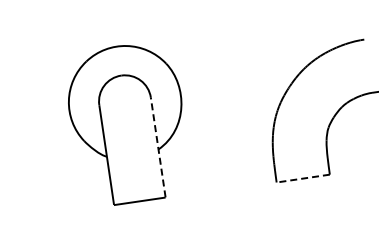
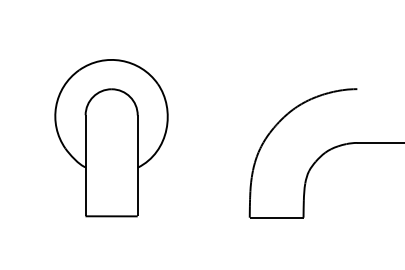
line: (157, 147) -> (137, 165), dashed -> solid
line: (303, 178) -> (276, 217), dashed -> solid

